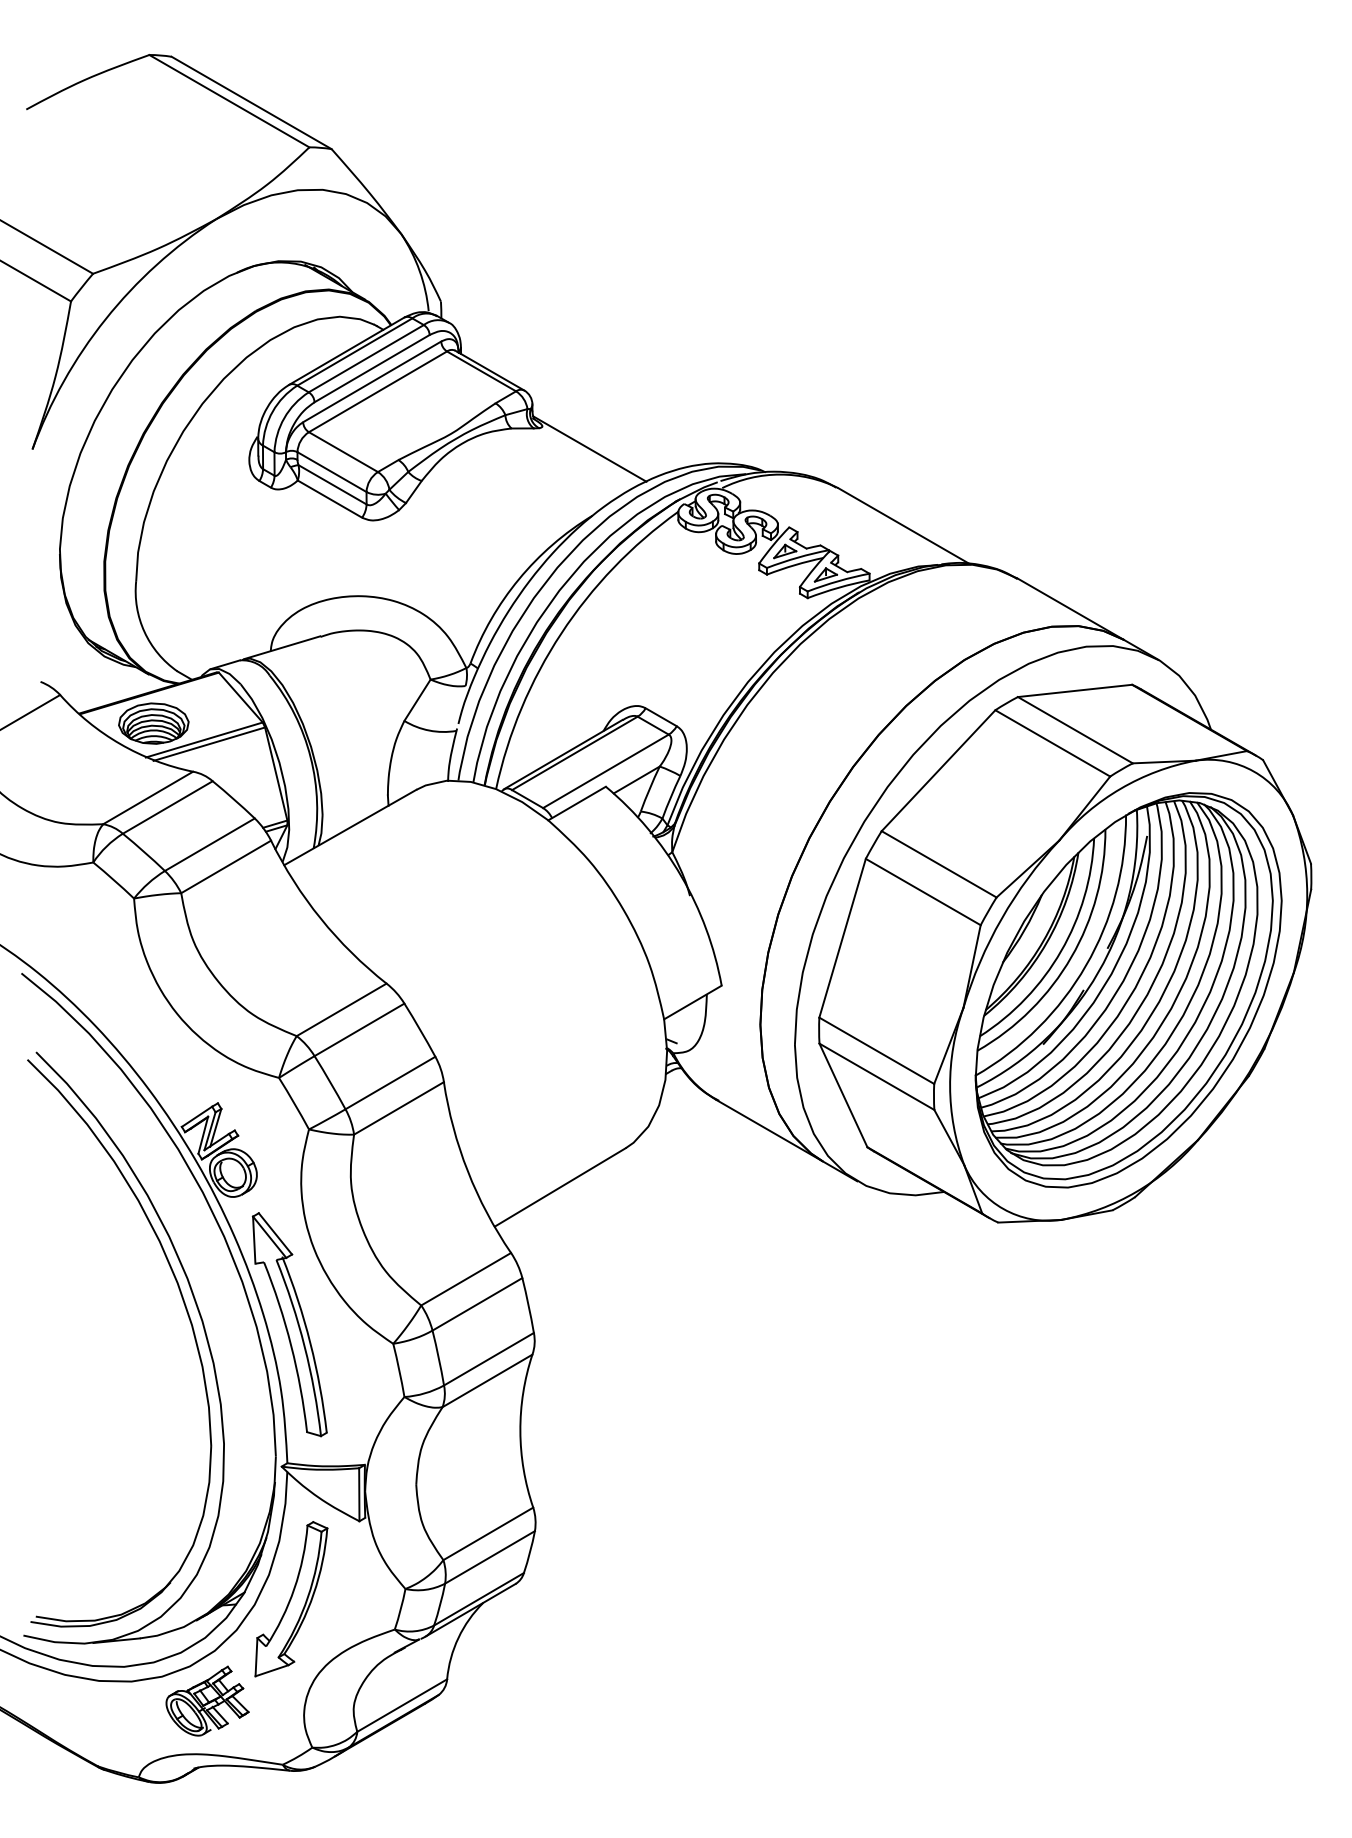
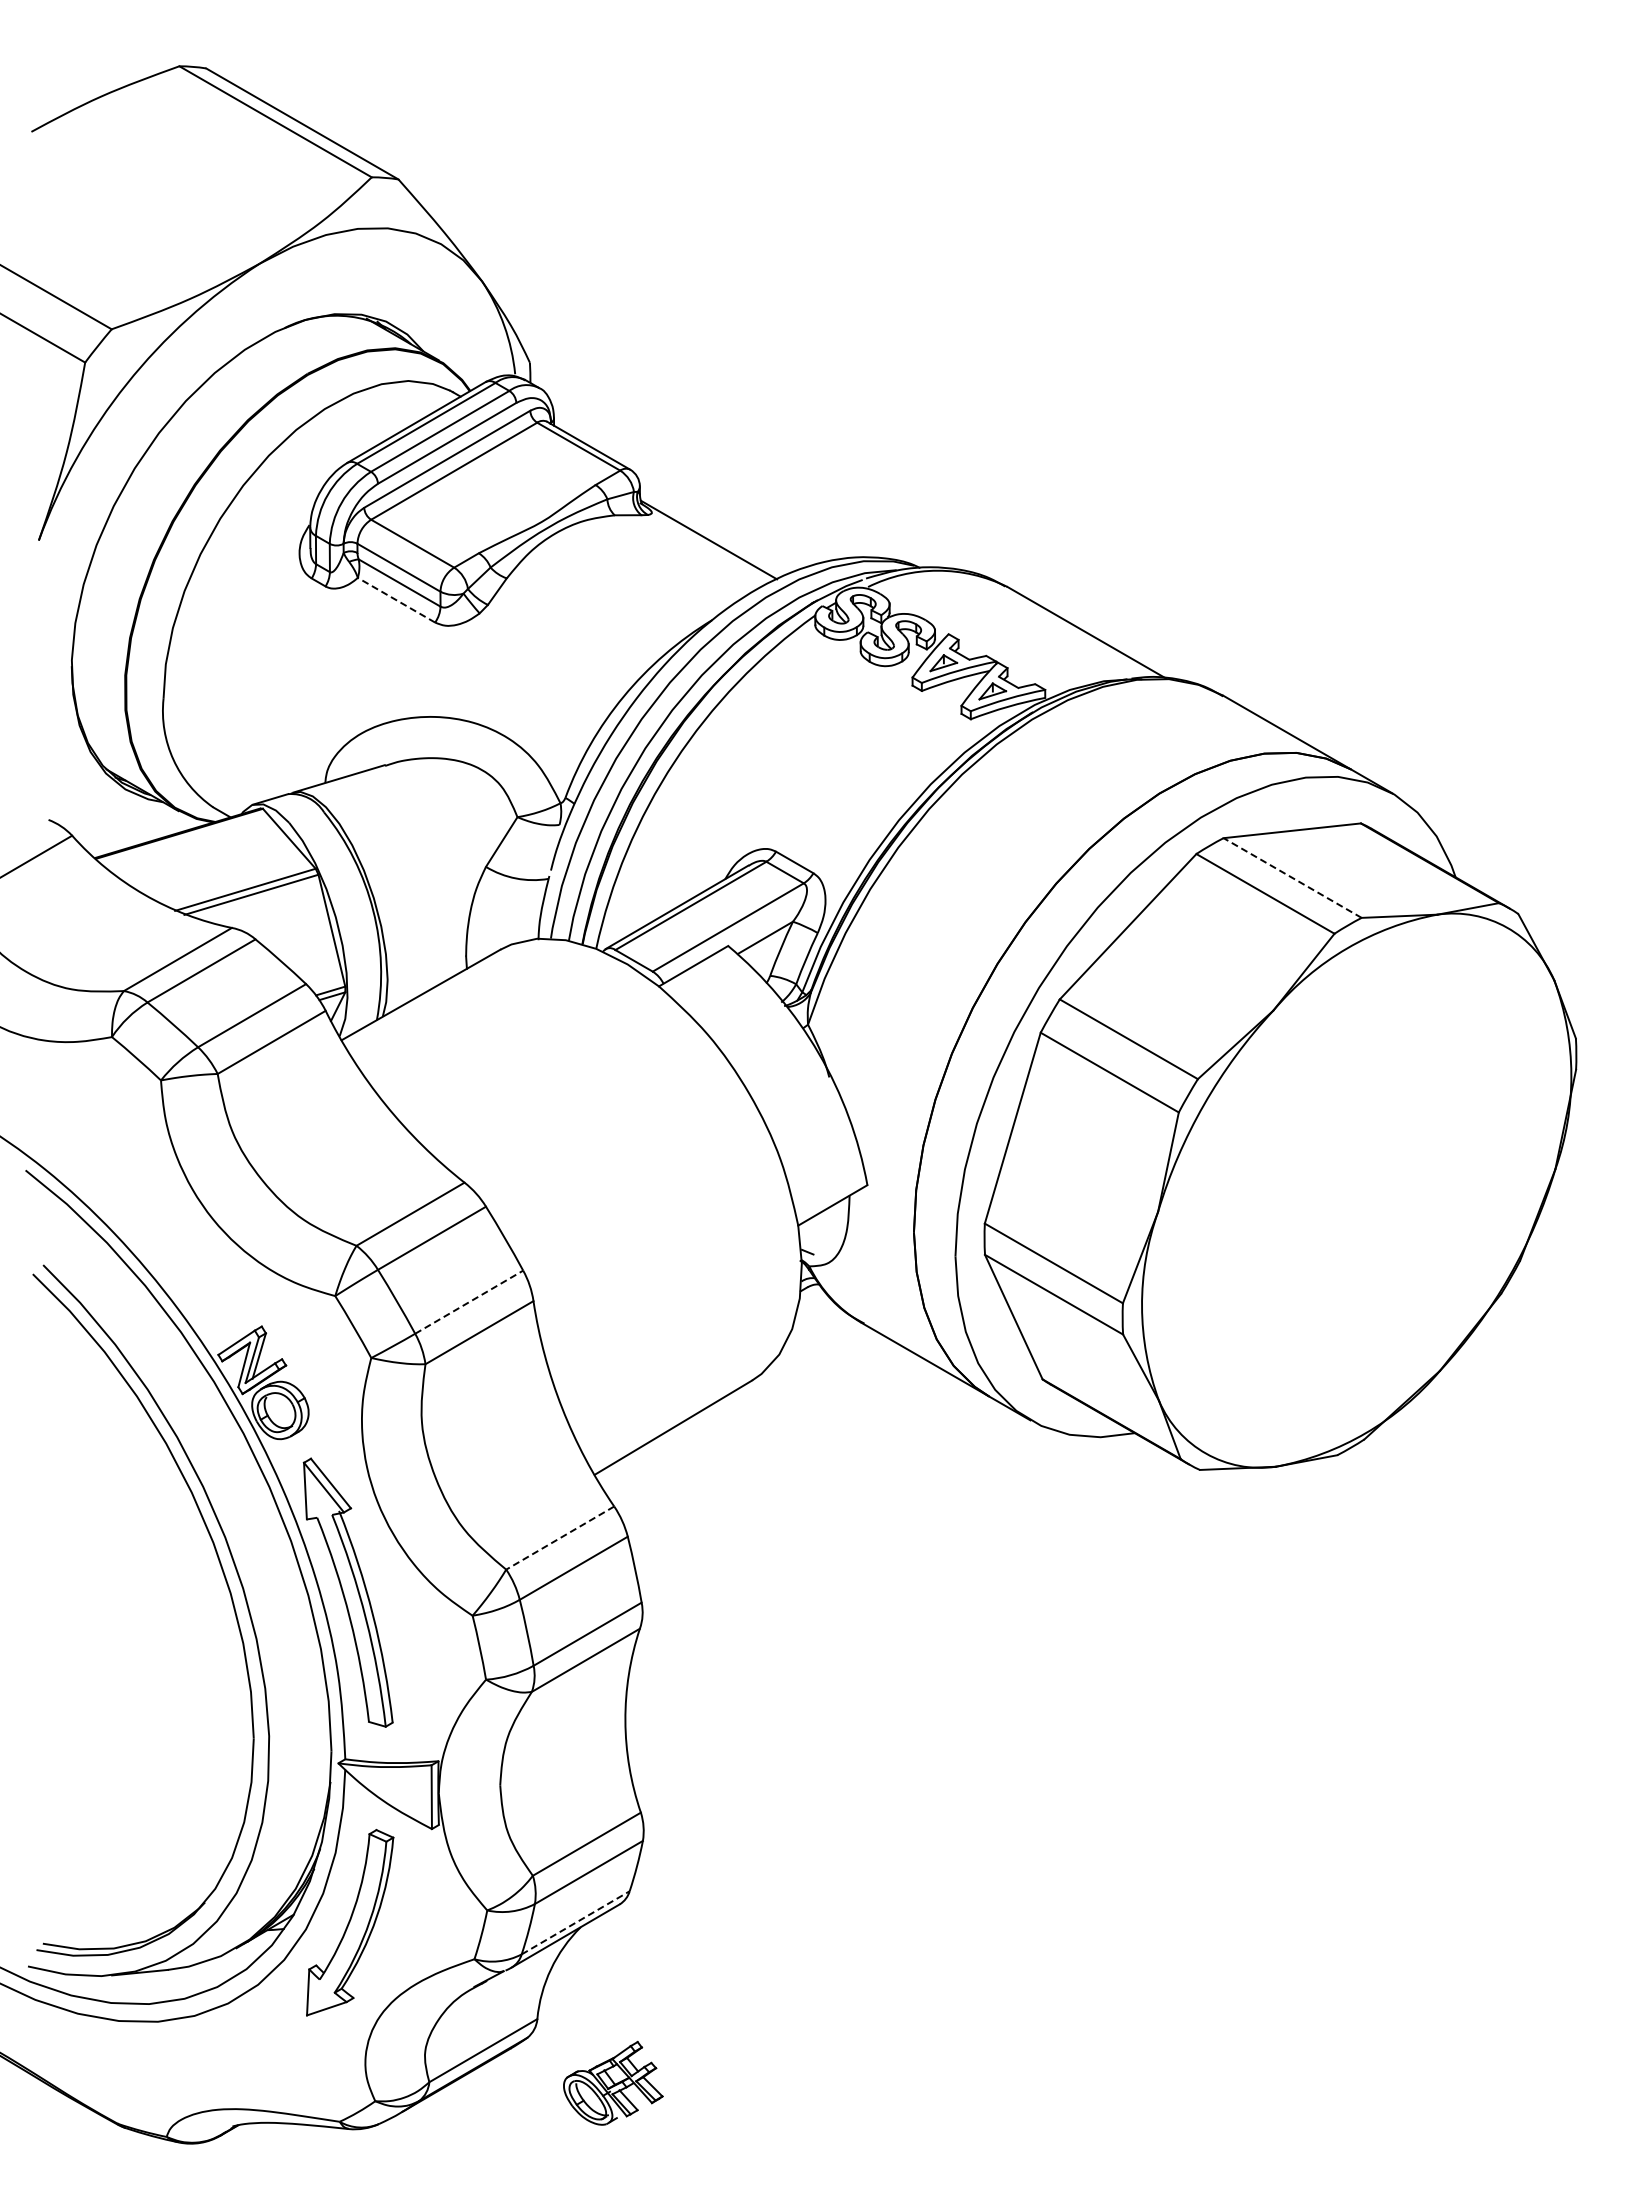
line: (329, 499) -> (396, 600), solid -> dashed
part: (153, 723) -> (184, 869), removed
line: (1075, 730) -> (1292, 878), solid -> dashed
part: (1128, 990) -> (1356, 1190), removed
line: (390, 1083) -> (469, 1302), solid -> dashed
line: (466, 1279) -> (560, 1538), solid -> dashed
line: (478, 1598) -> (575, 1922), solid -> dashed
part: (207, 1700) -> (613, 2082), moved

